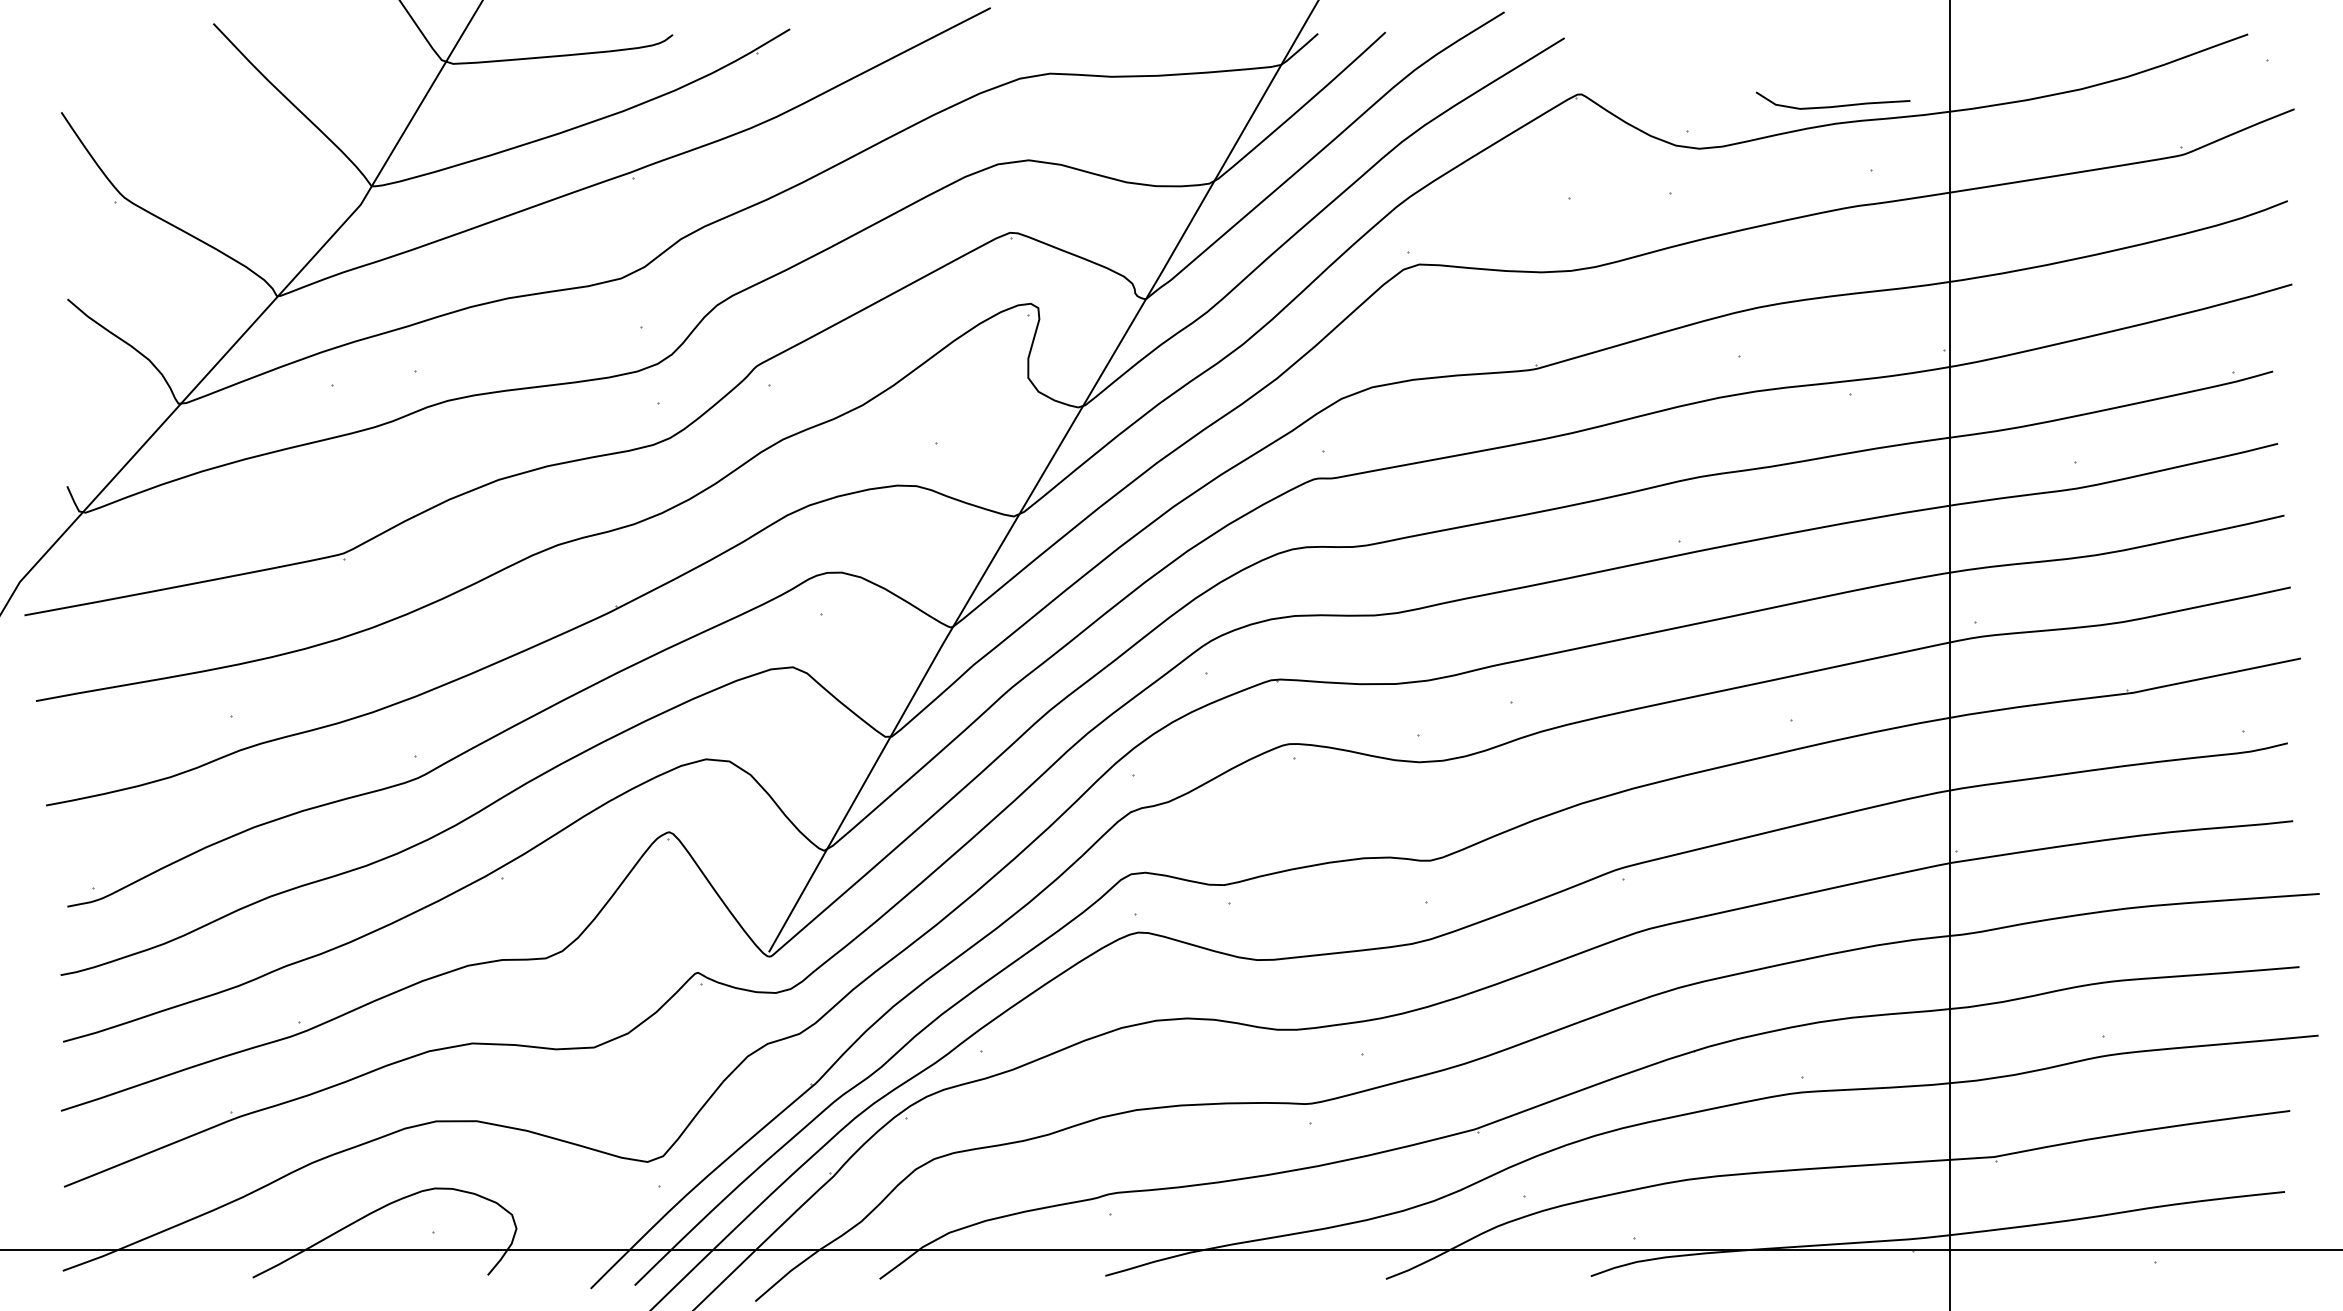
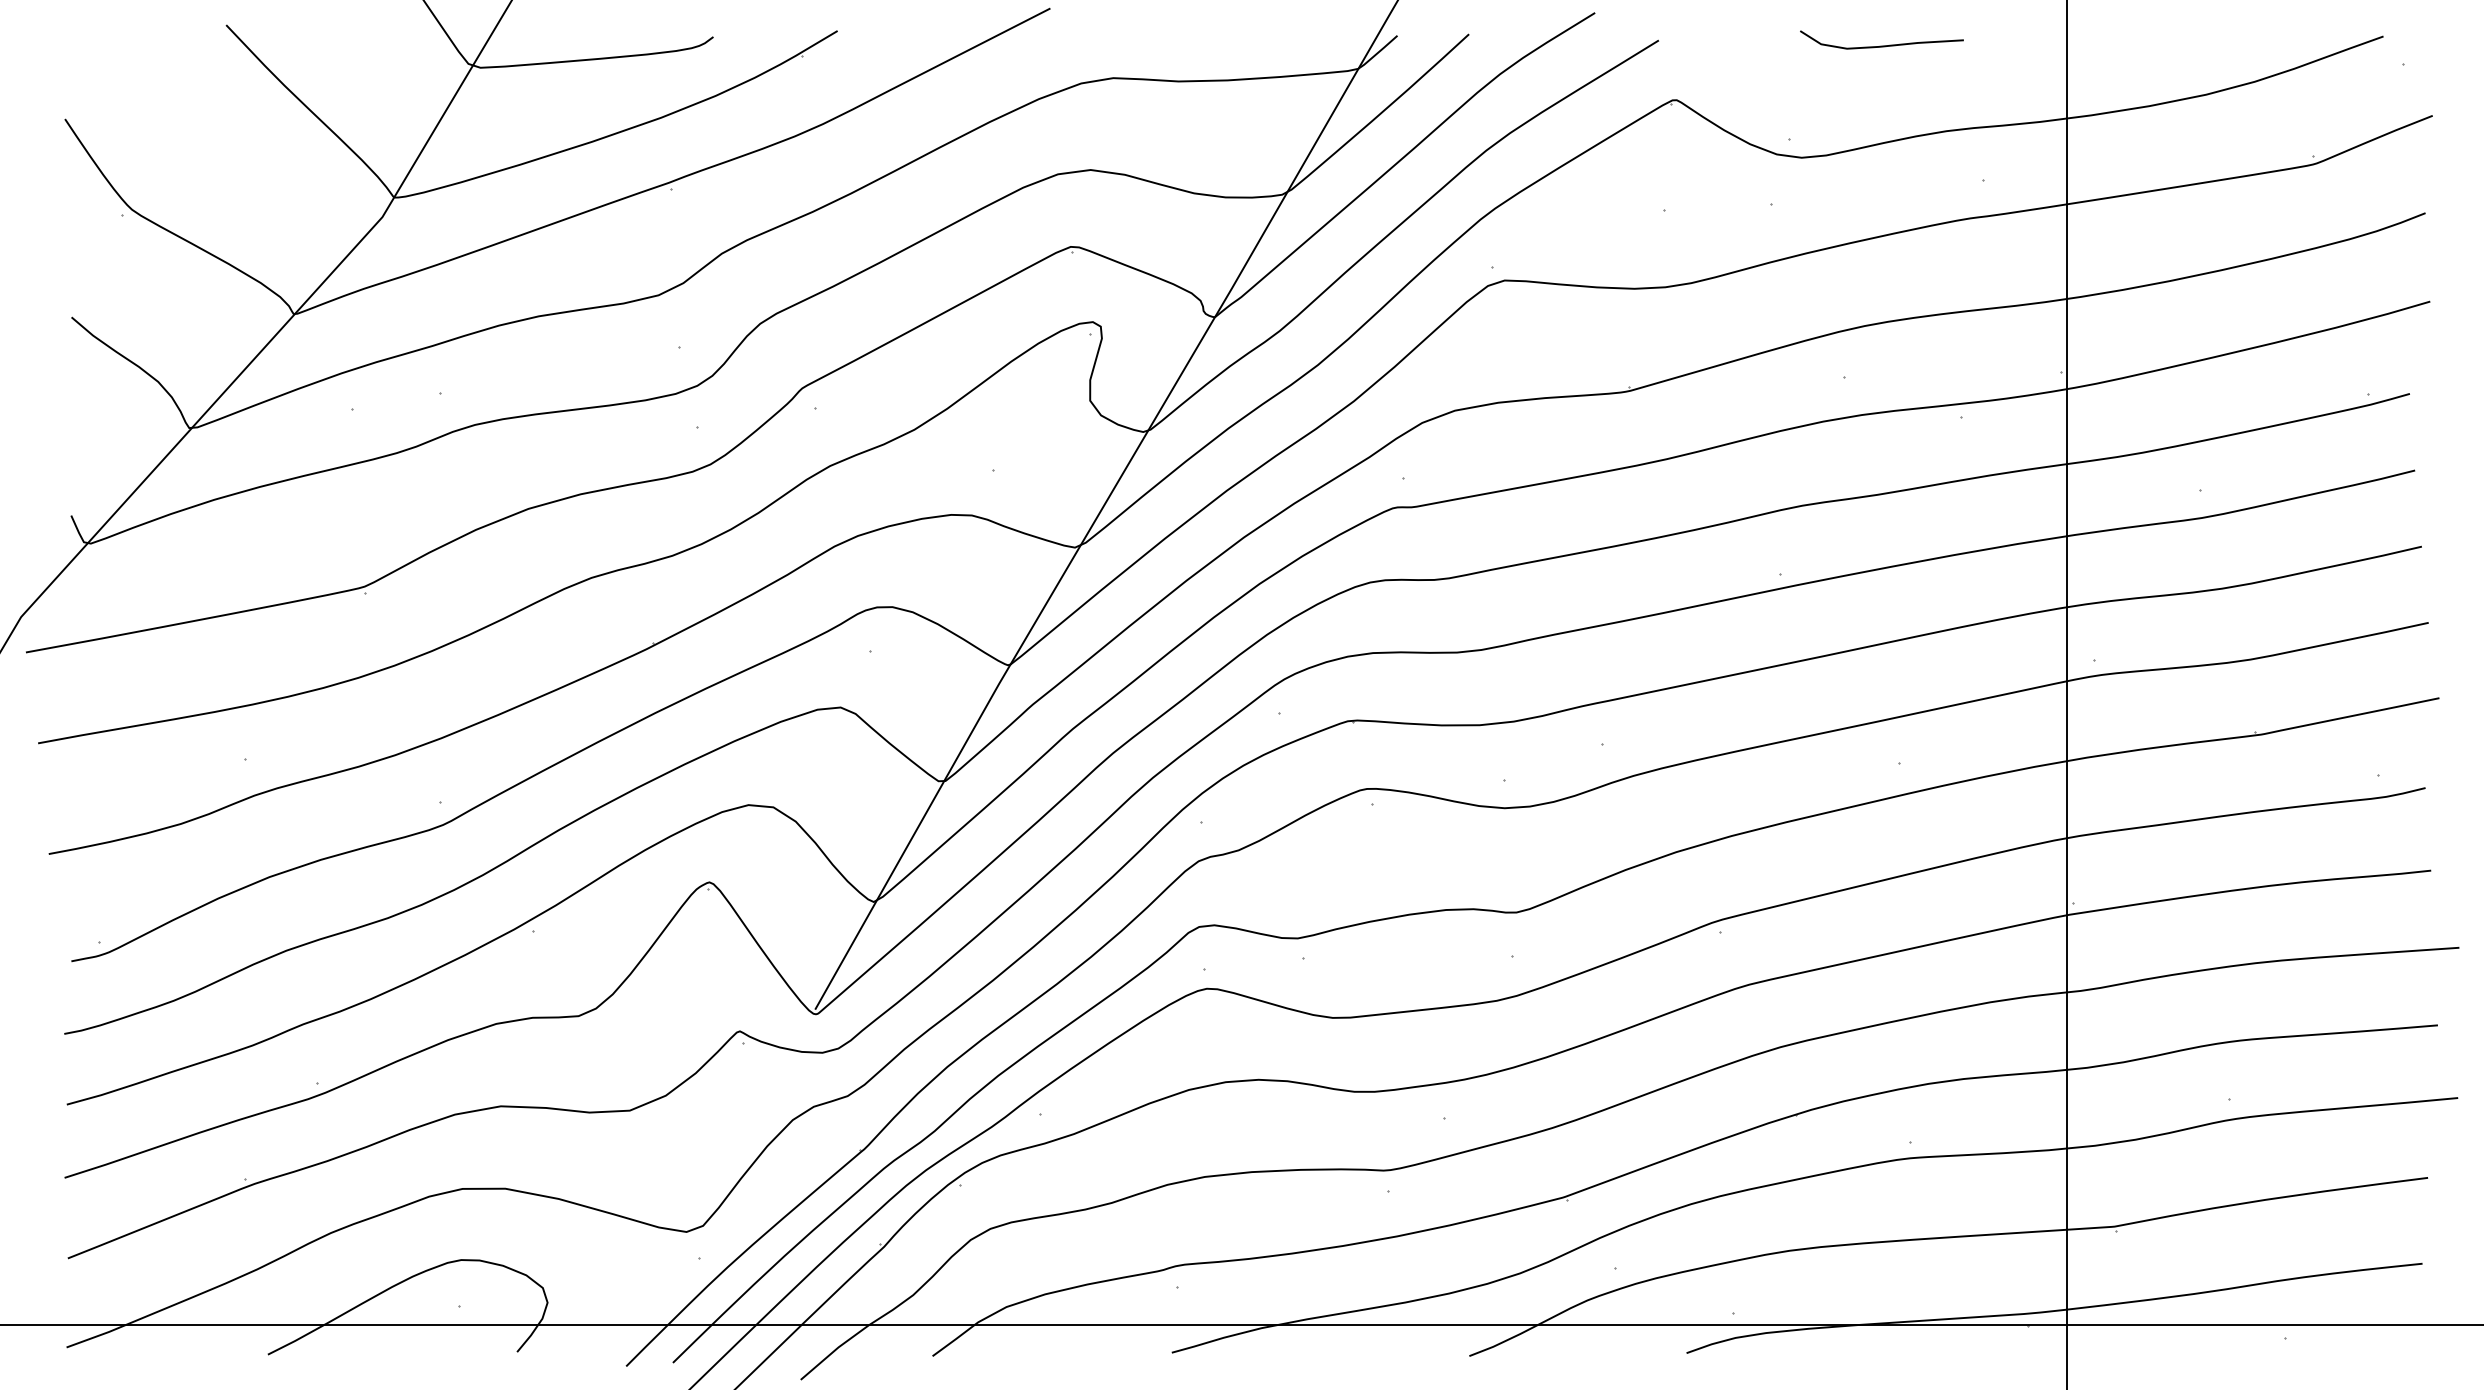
curve: (1834, 105) -> (1883, 45), moved

